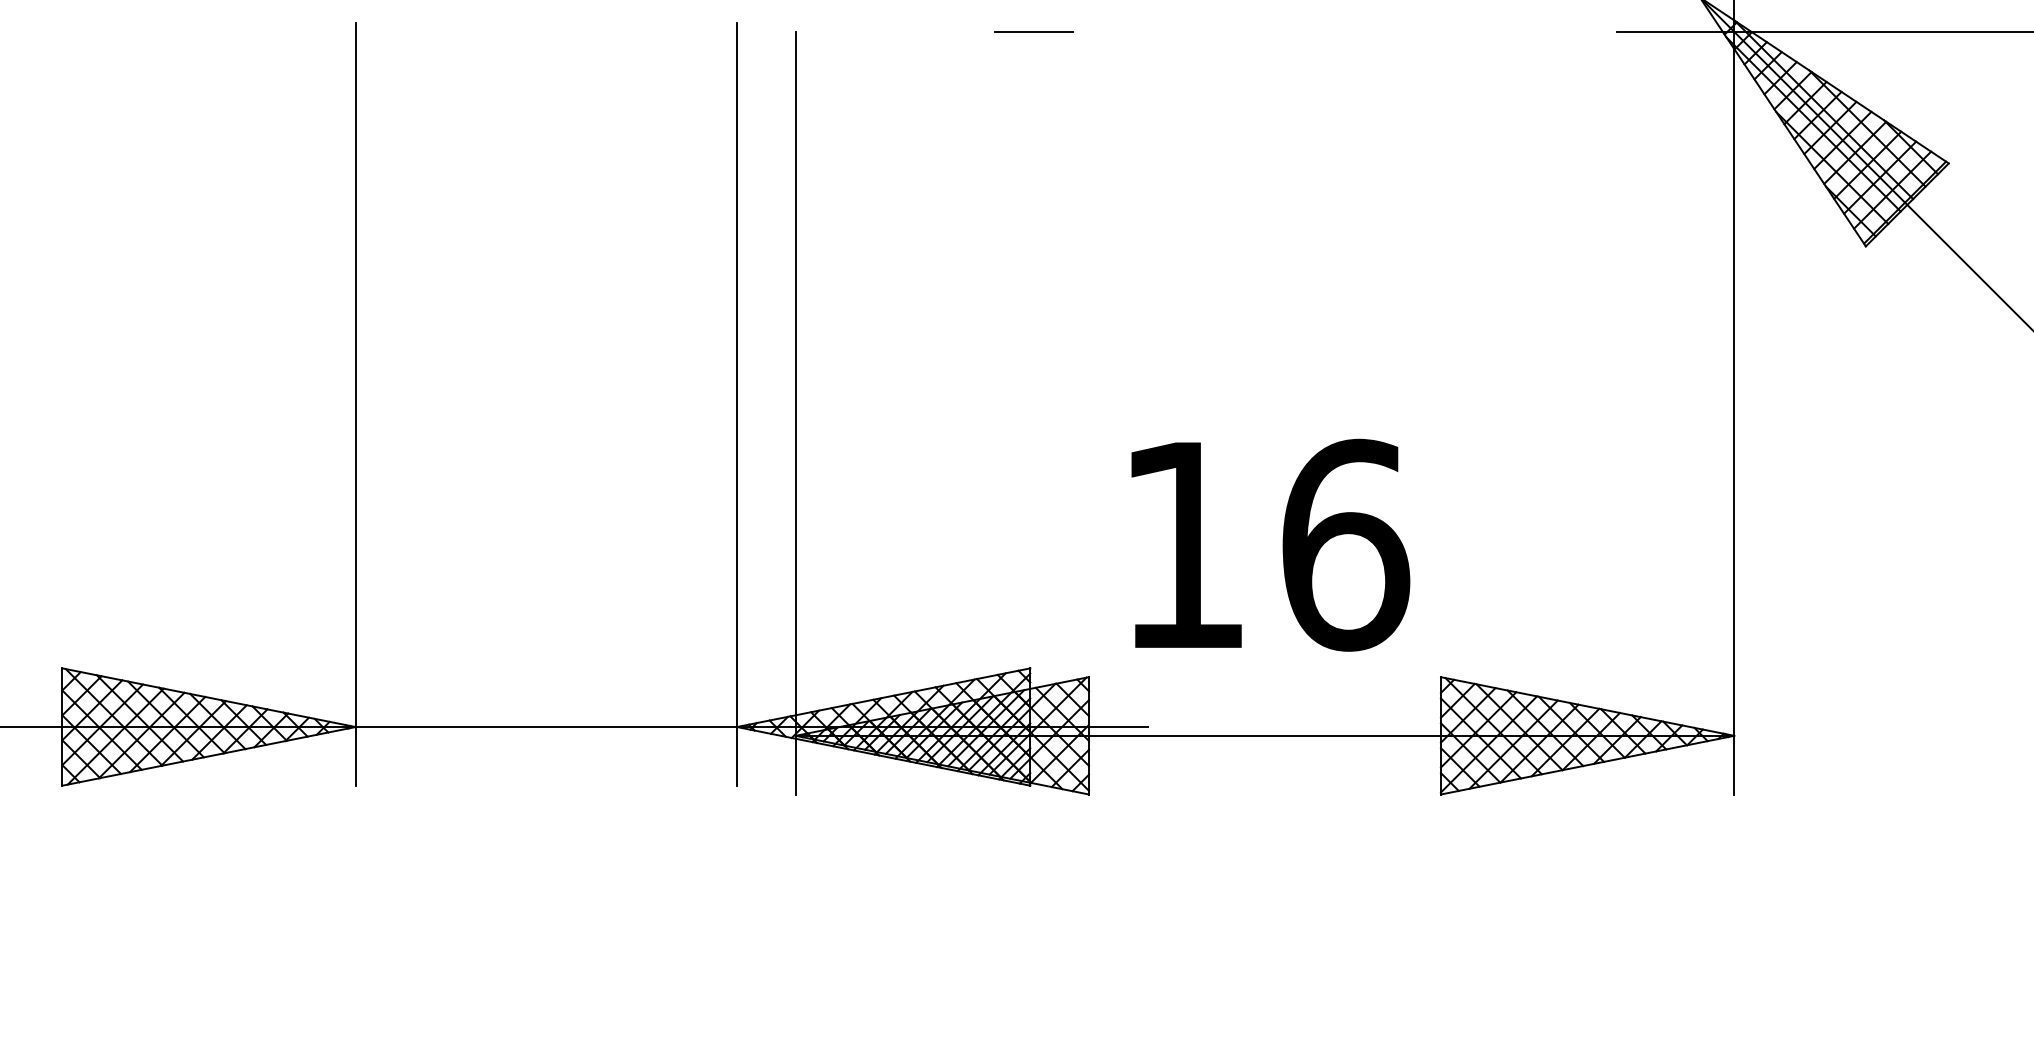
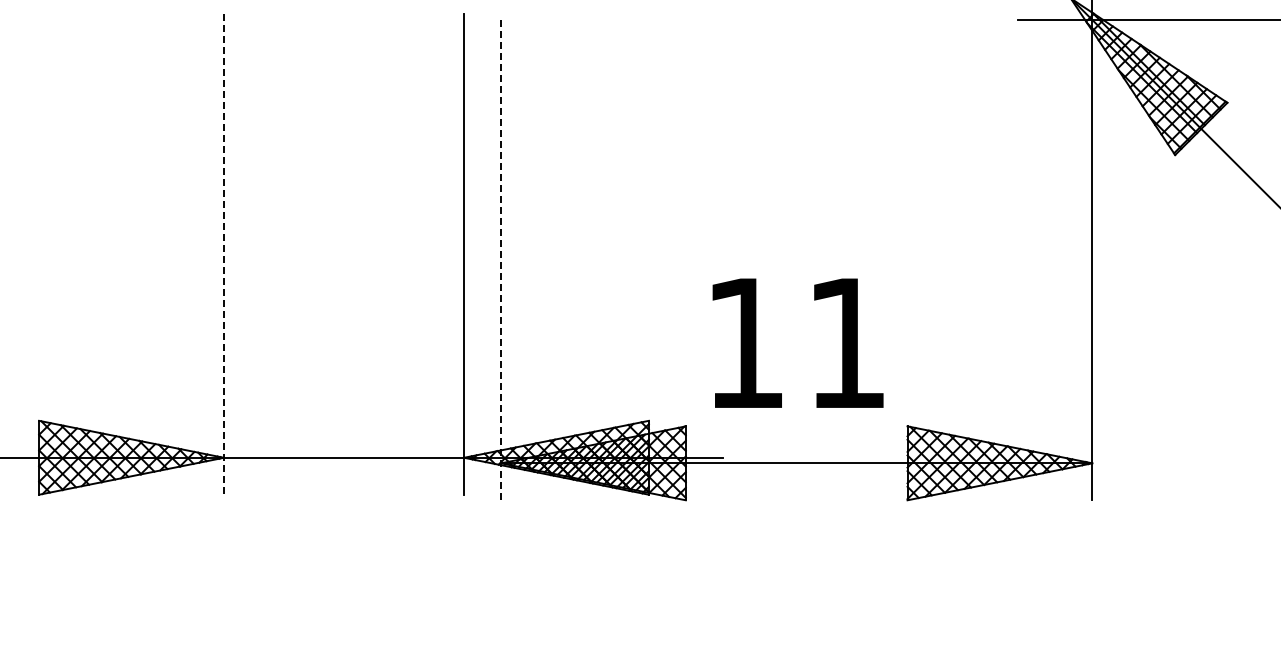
line: (1034, 31) -> (651, 19), removed
line: (354, 405) -> (223, 255), solid -> dashed
line: (796, 413) -> (501, 260), solid -> dashed
text: (1345, 545) -> (847, 343), 16 -> 11

